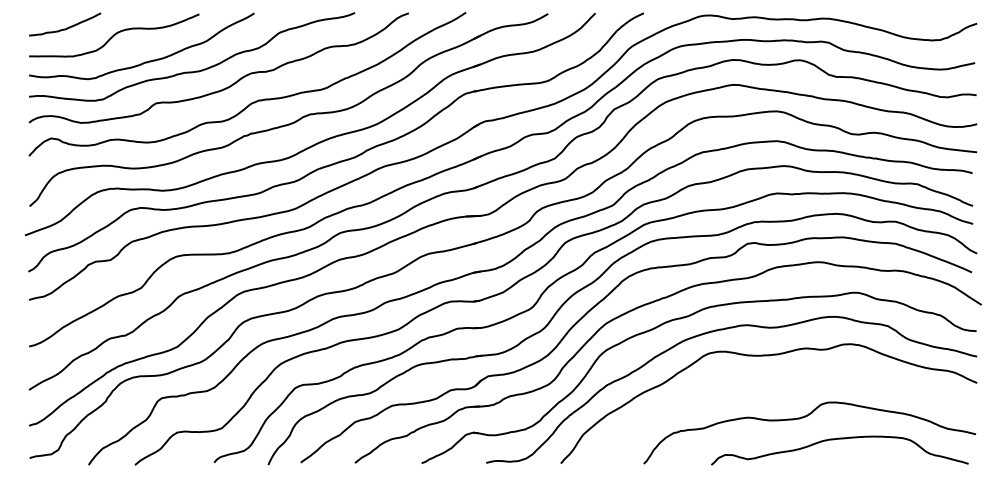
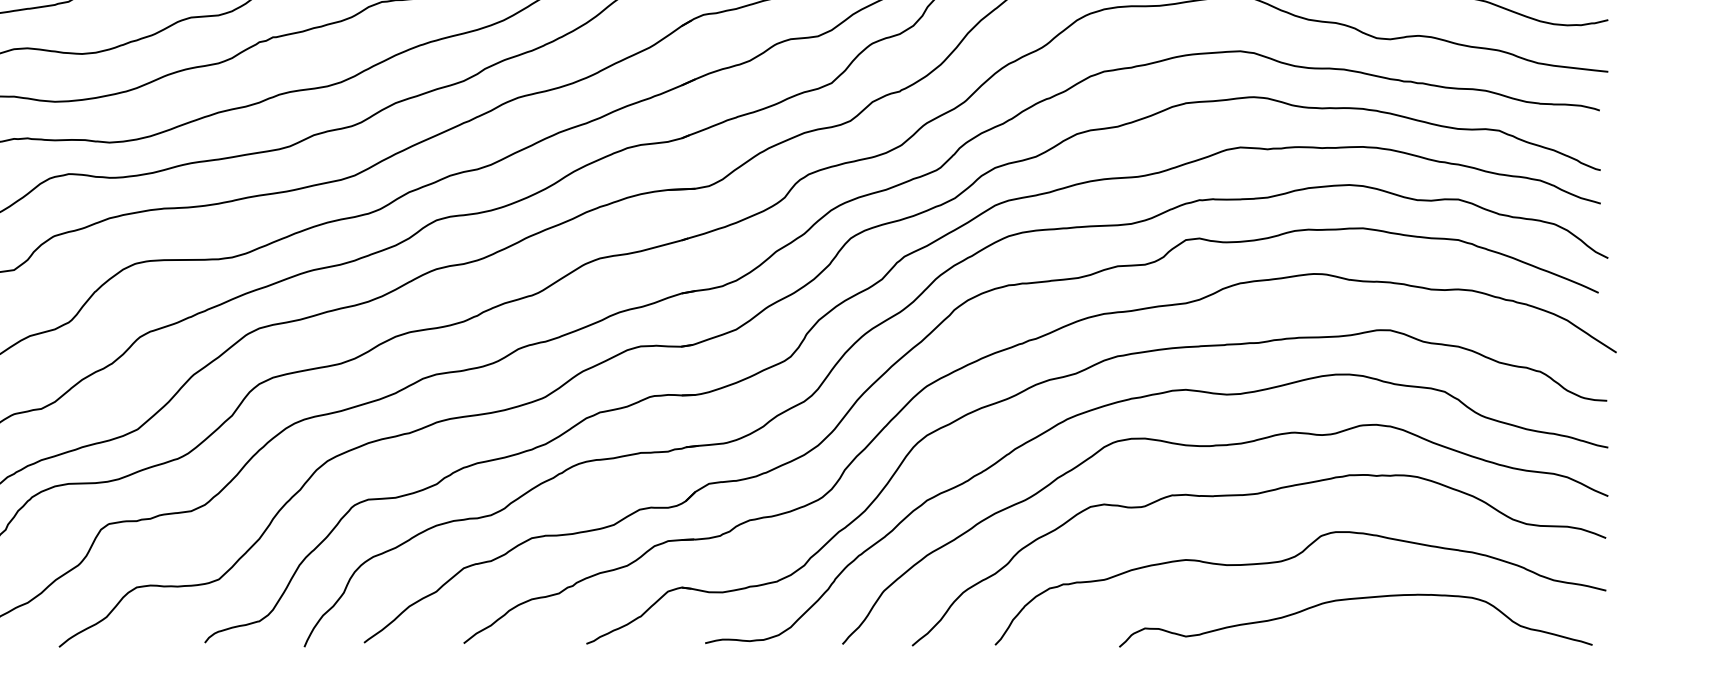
curve: (780, 383) -> (1246, 497), added

